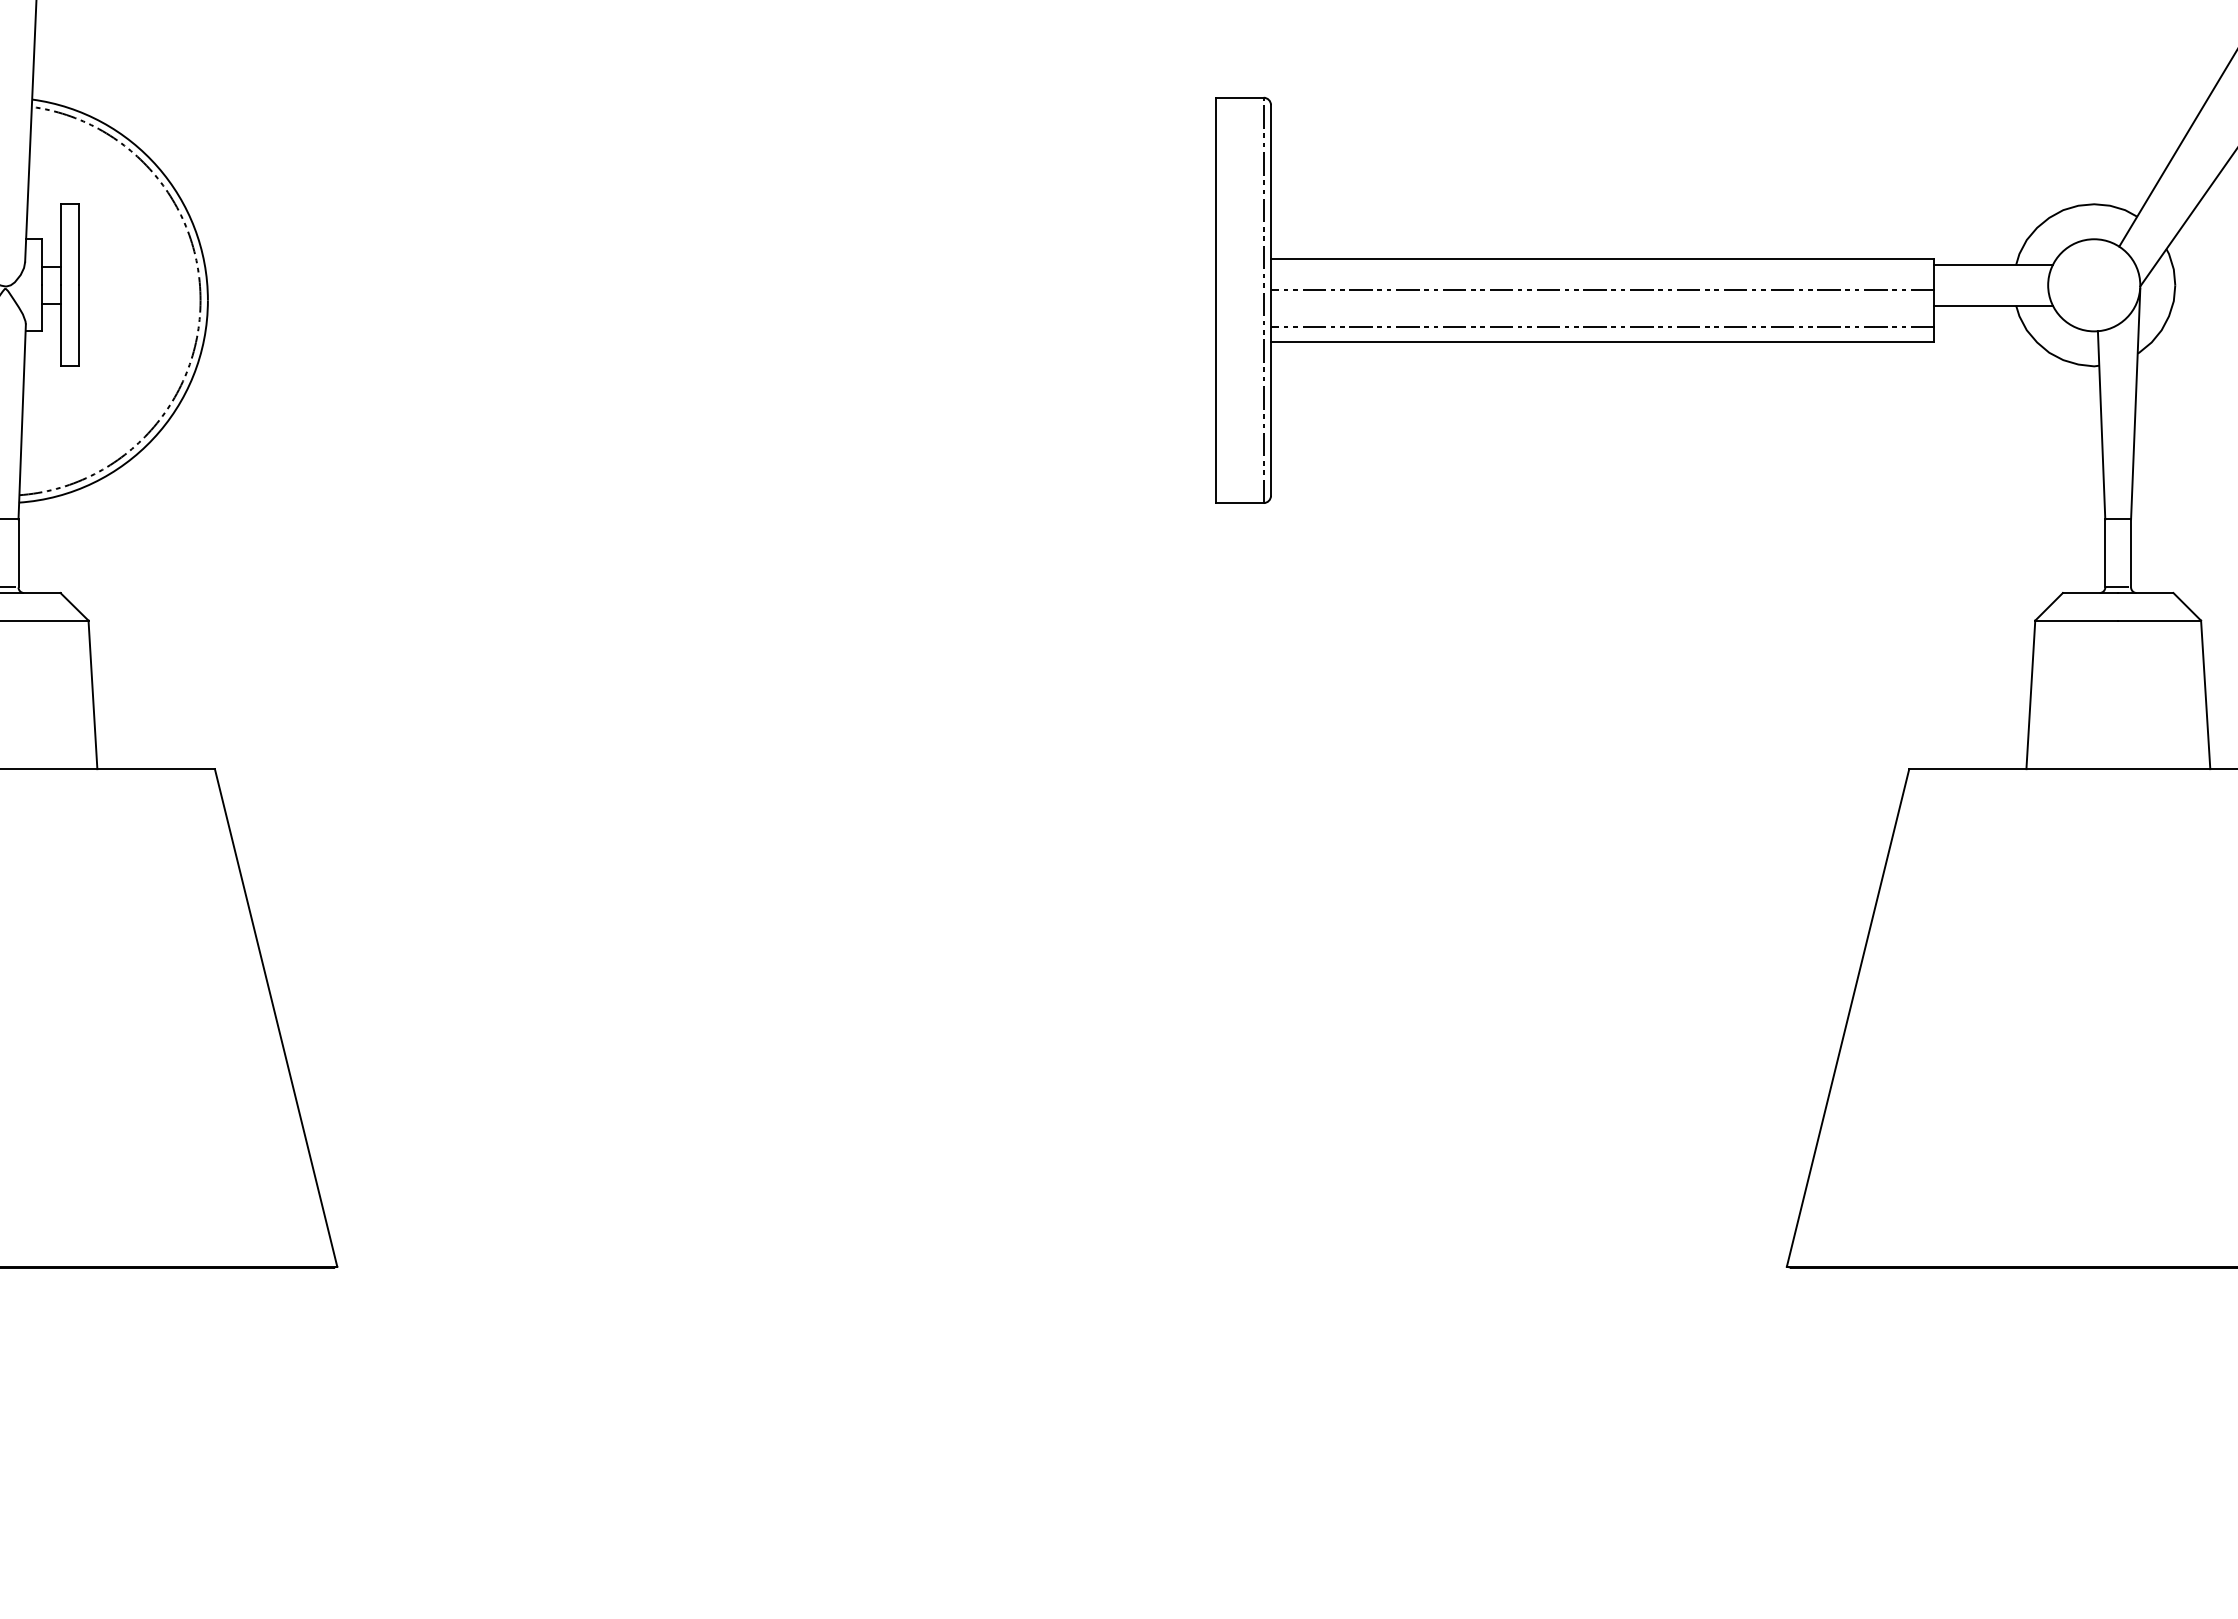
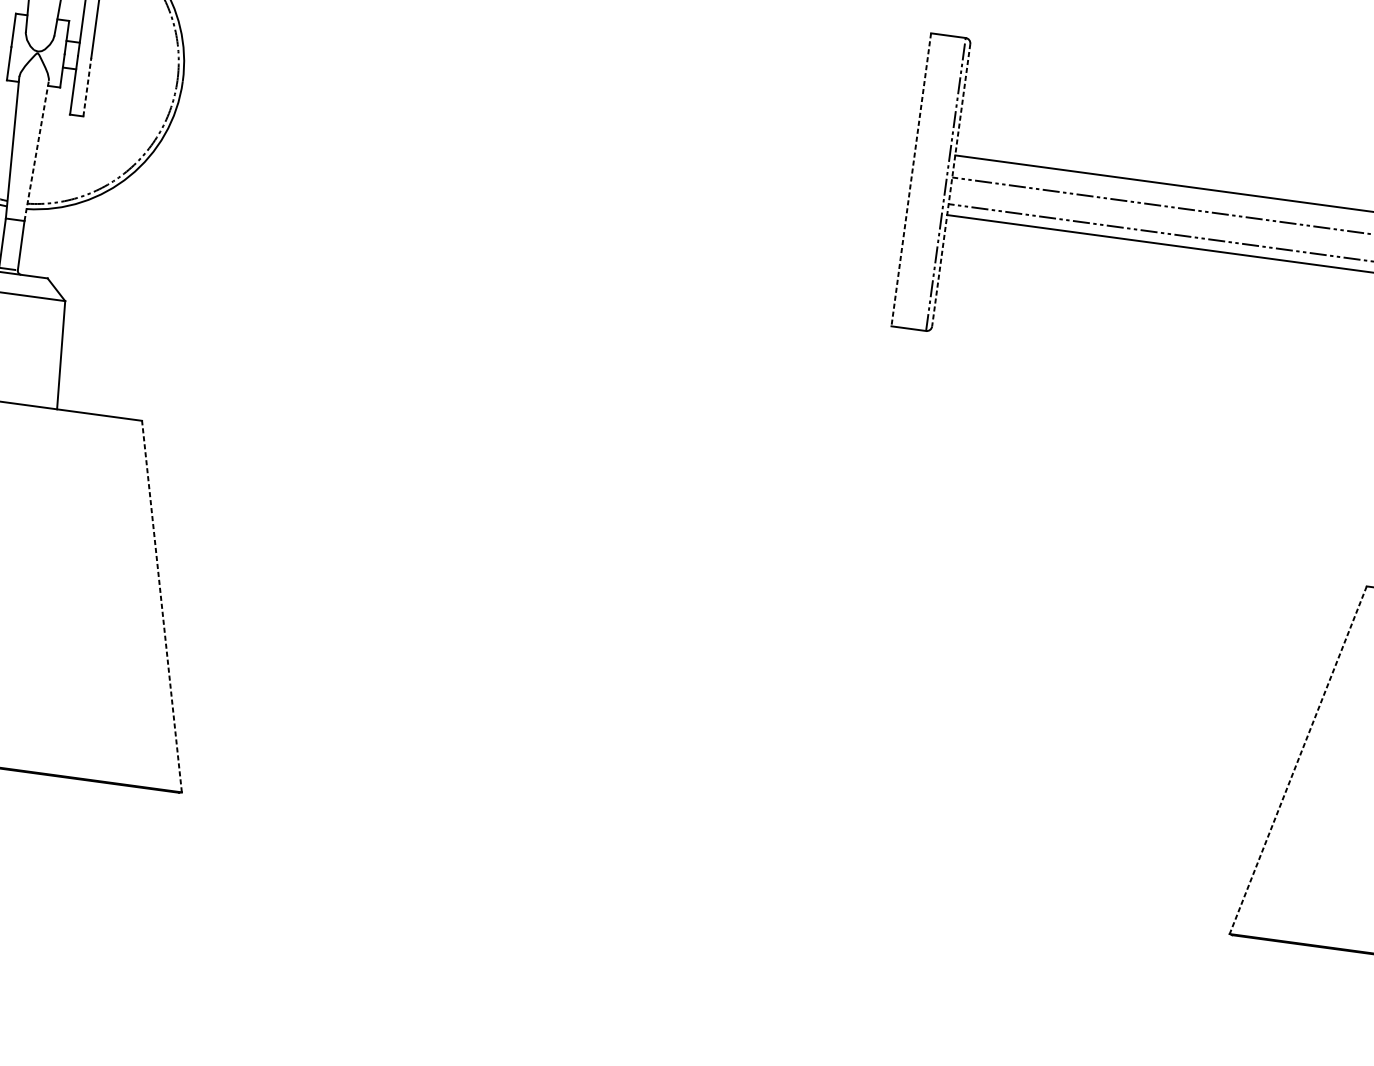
line: (1215, 300) -> (911, 179), solid -> dashed
line: (1271, 300) -> (951, 185), solid -> dashed
line: (79, 325) -> (87, 86), solid -> dashed
line: (22, 421) -> (36, 150), solid -> dashed
line: (275, 1017) -> (161, 606), solid -> dashed
line: (1847, 1018) -> (1297, 760), solid -> dashed

